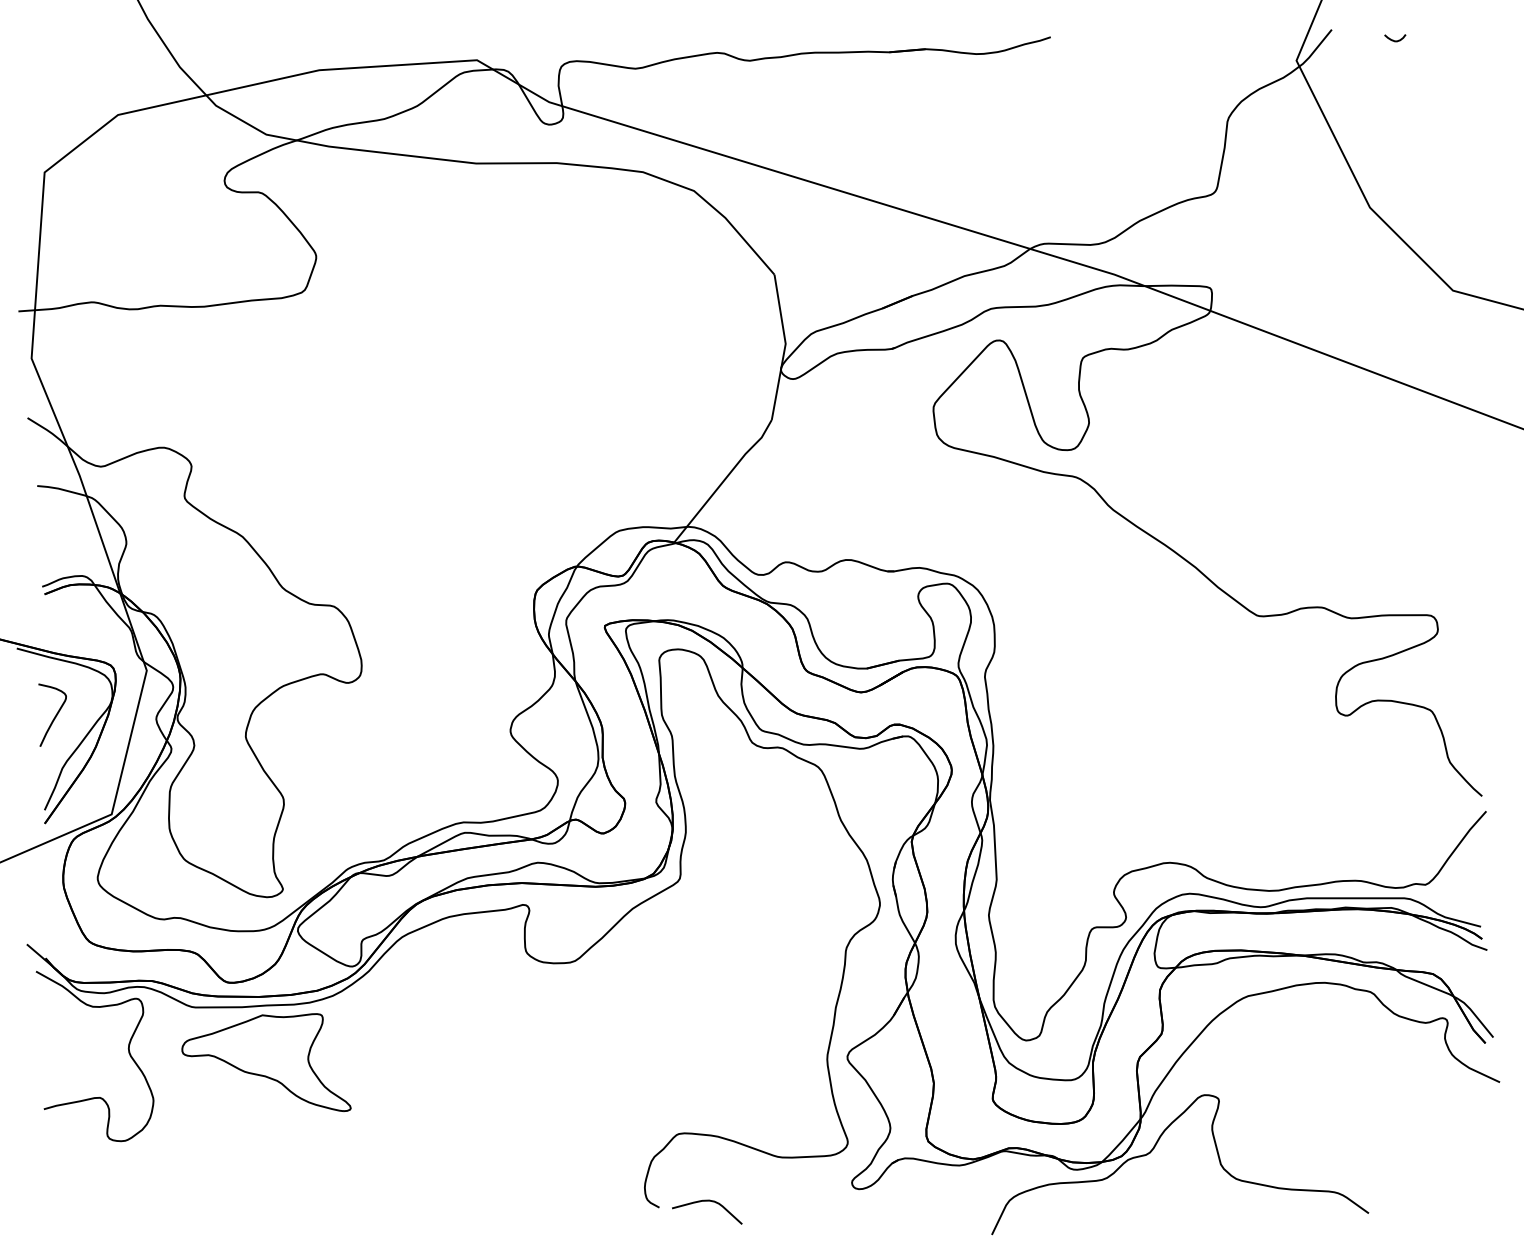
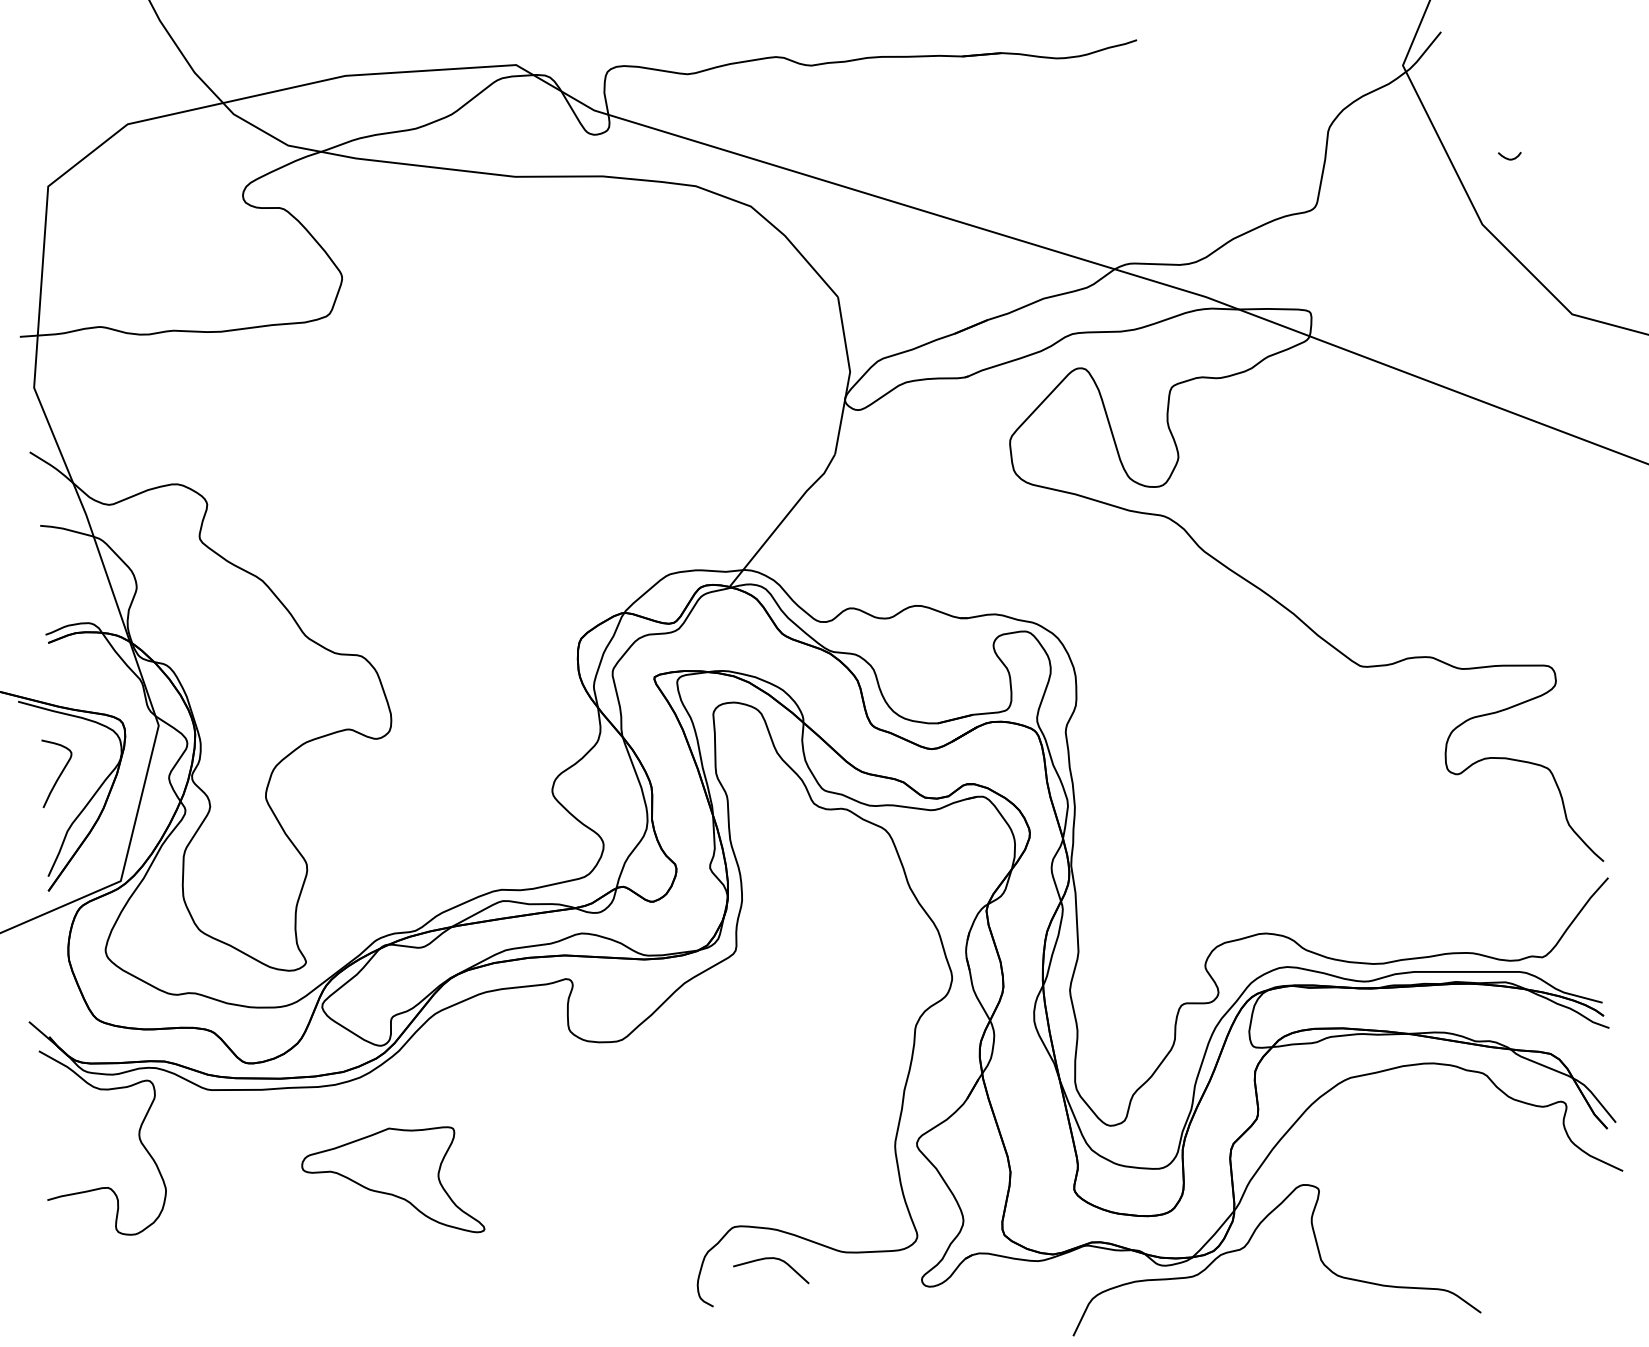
curve: (1395, 40) -> (1509, 158), moved
part: (266, 1062) -> (393, 1179), moved
curve: (706, 1201) -> (770, 1259), moved

